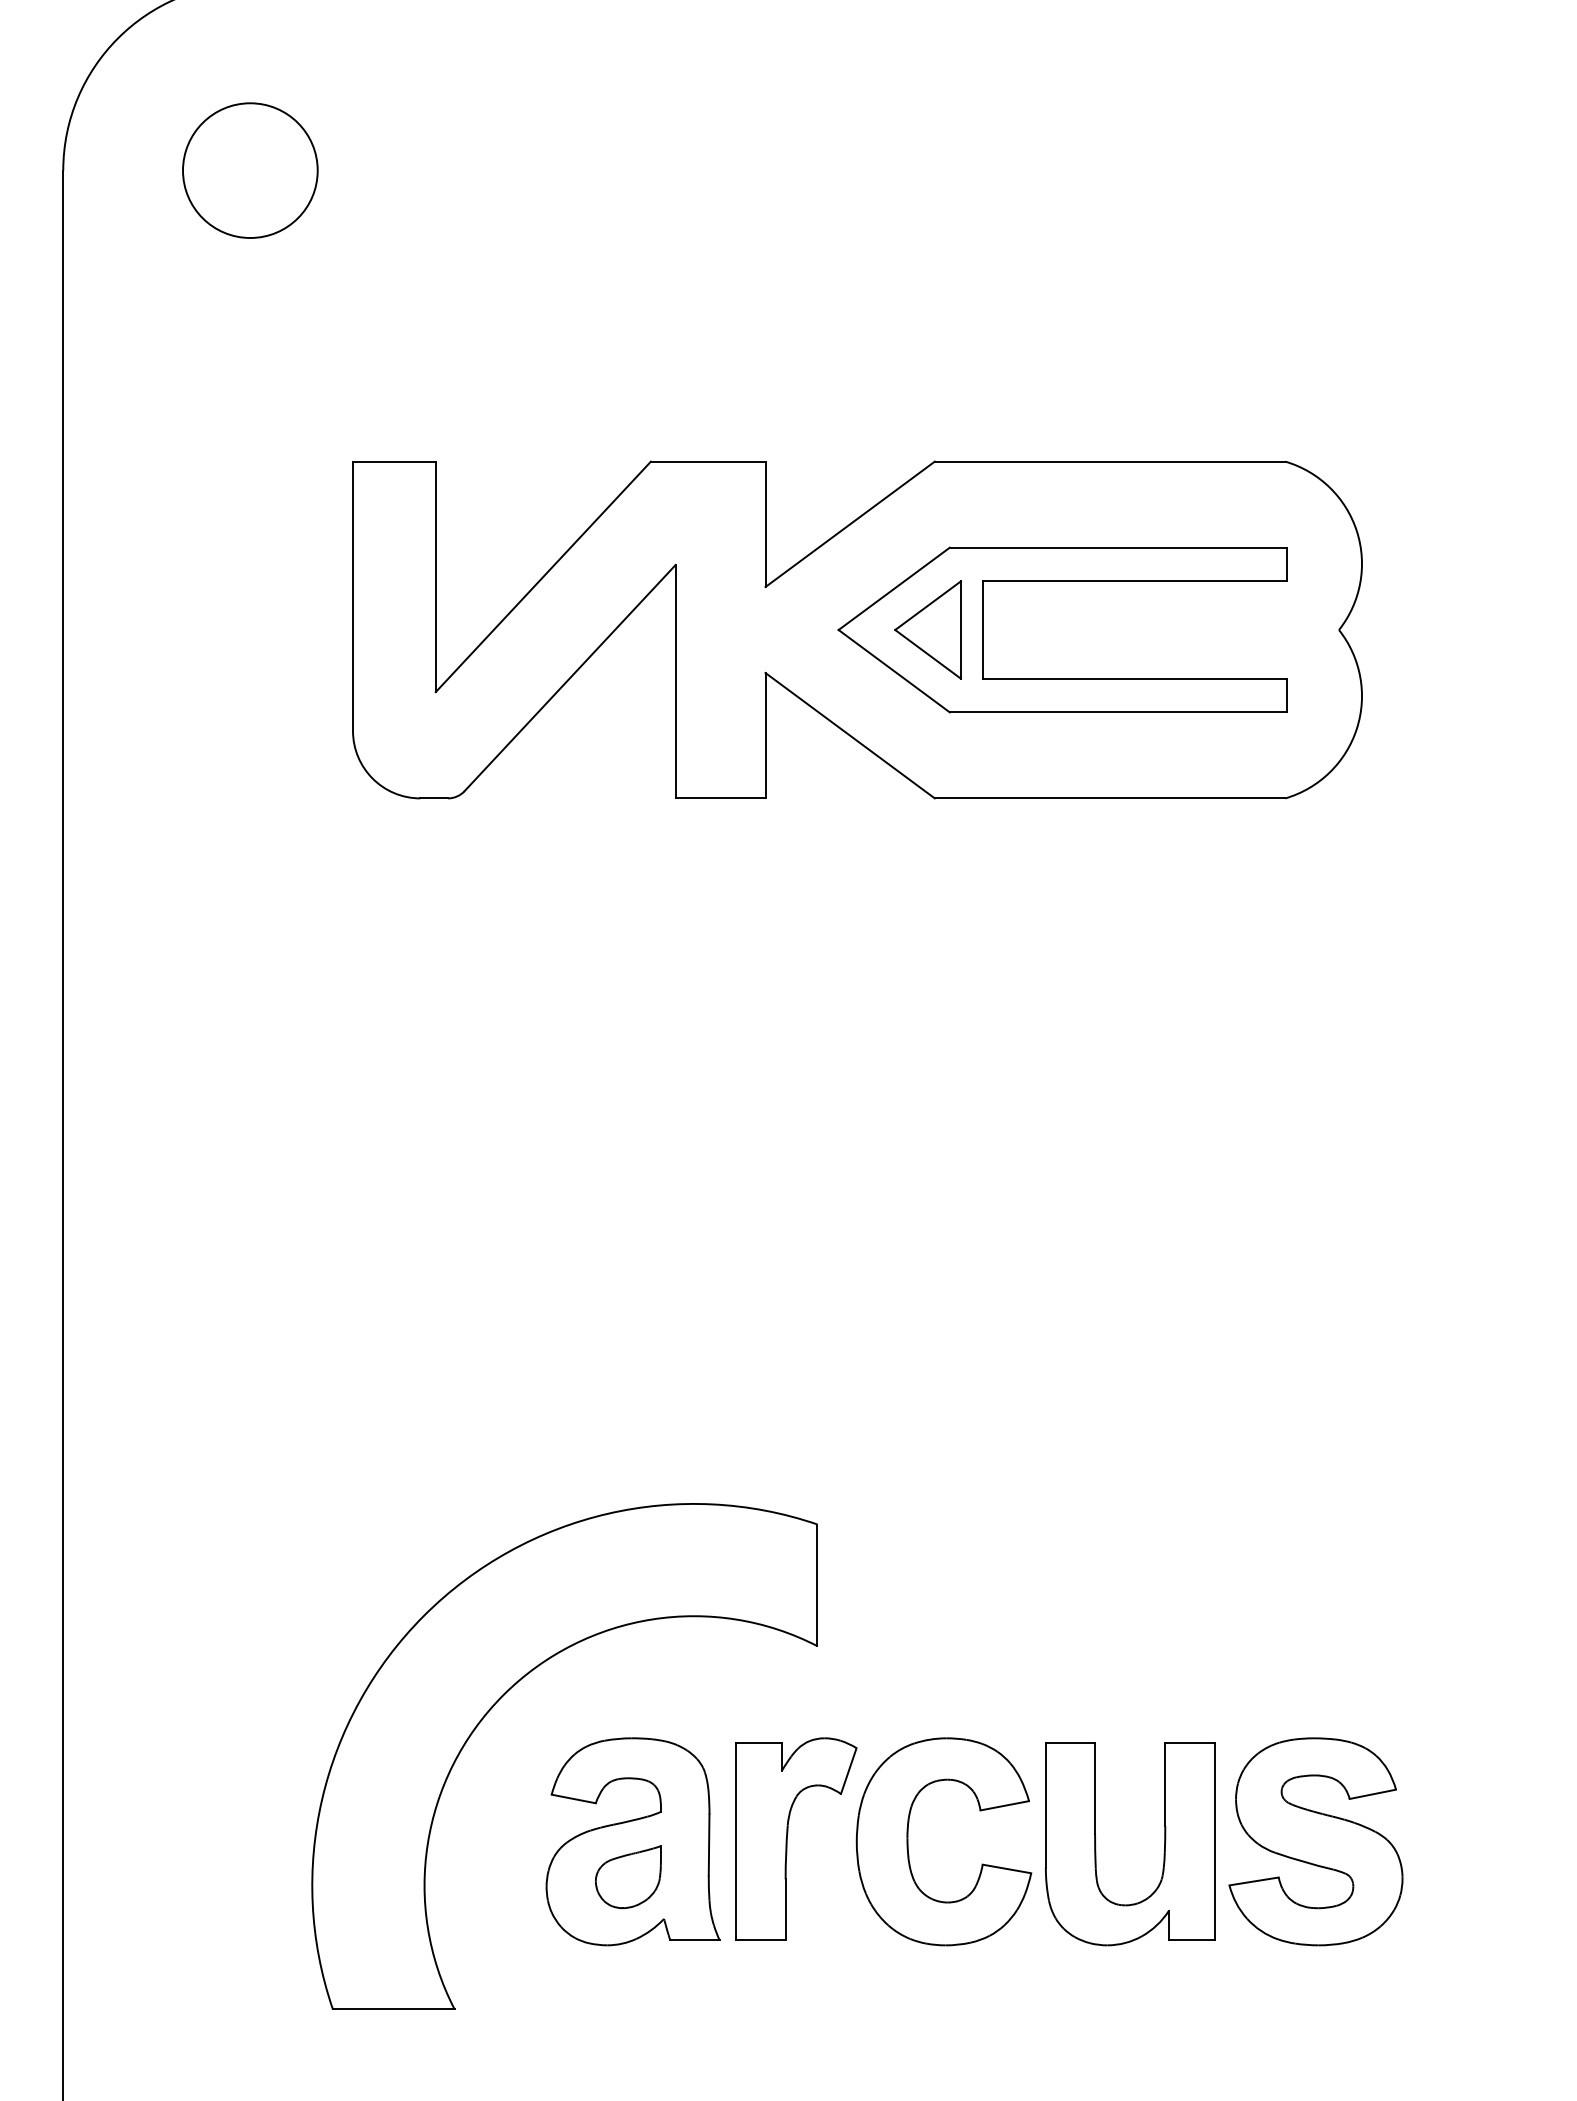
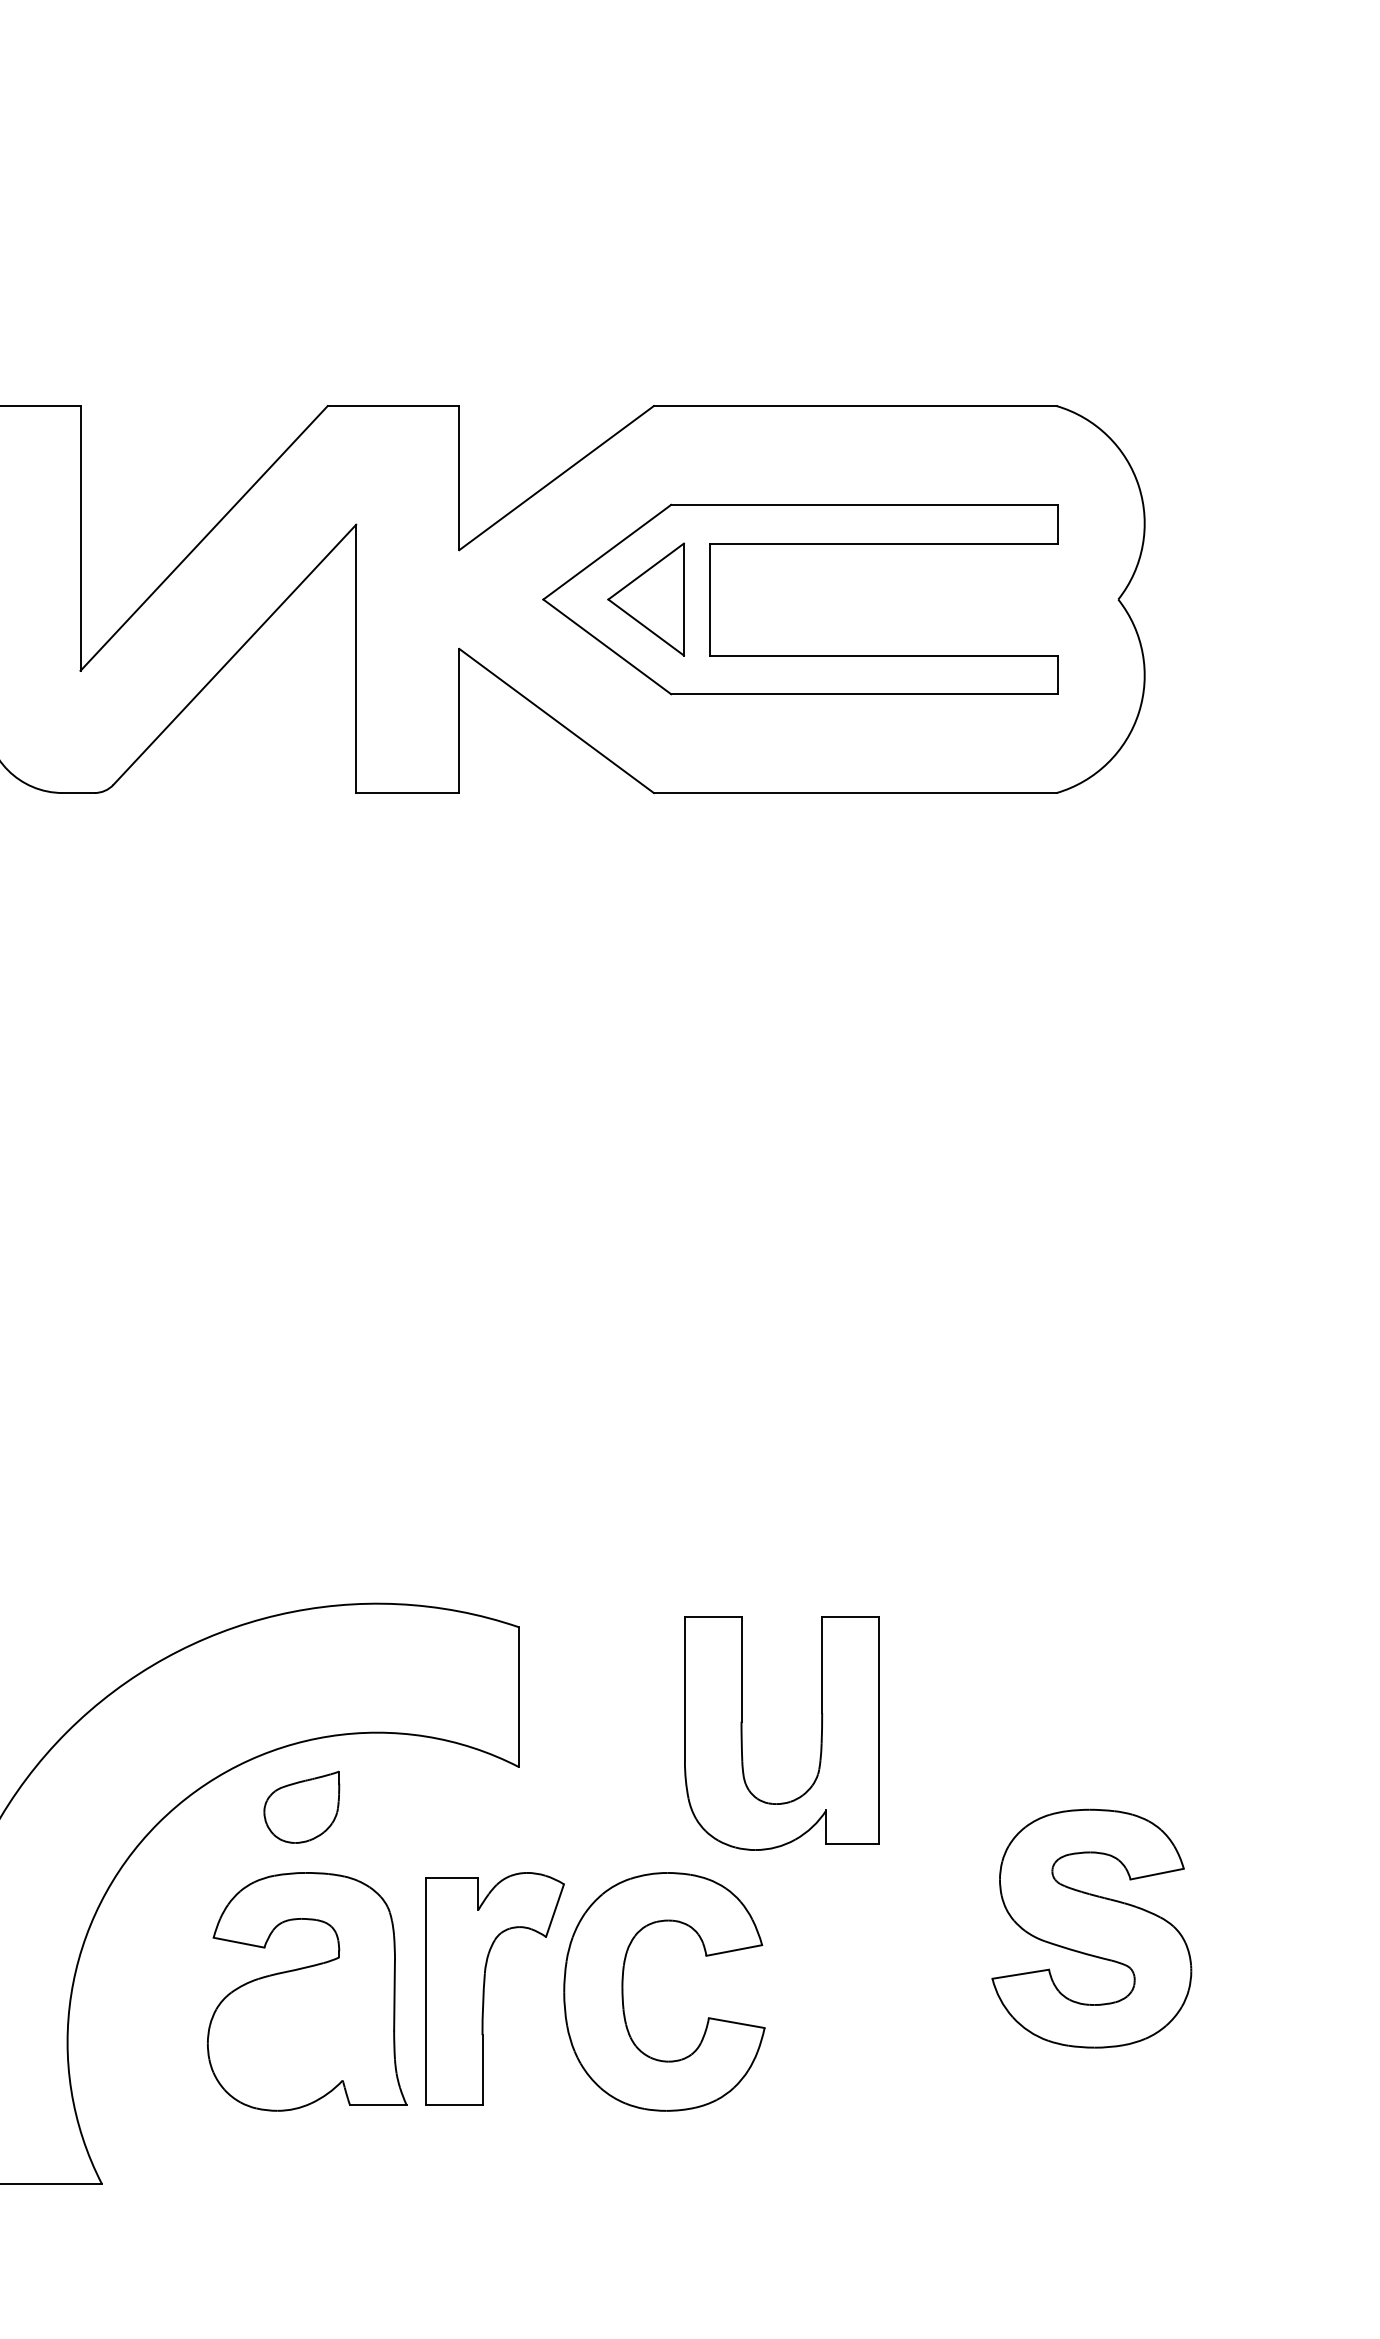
part: (1315, 1841) -> (1091, 1928), moved
part: (1163, 1852) -> (820, 1743), moved
part: (628, 1877) -> (301, 1807), moved

